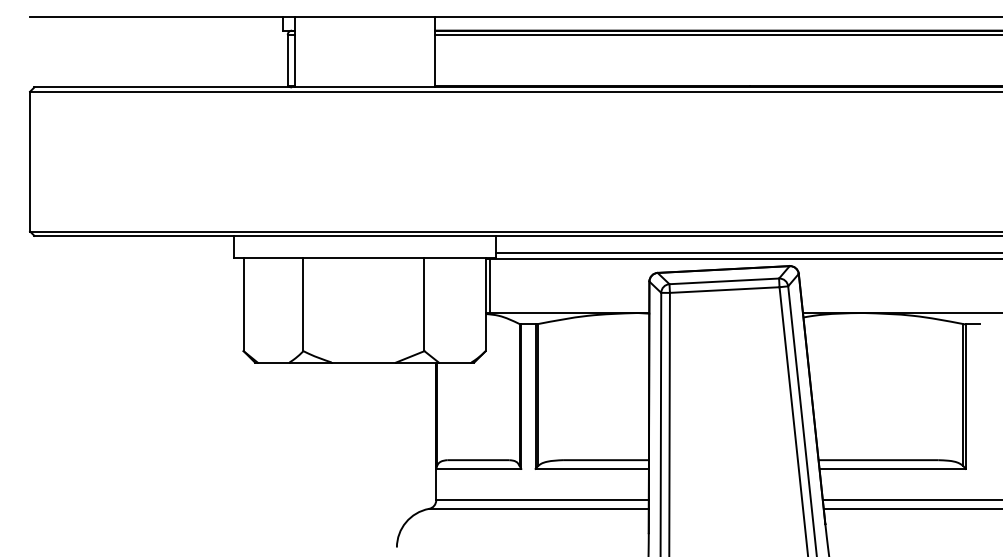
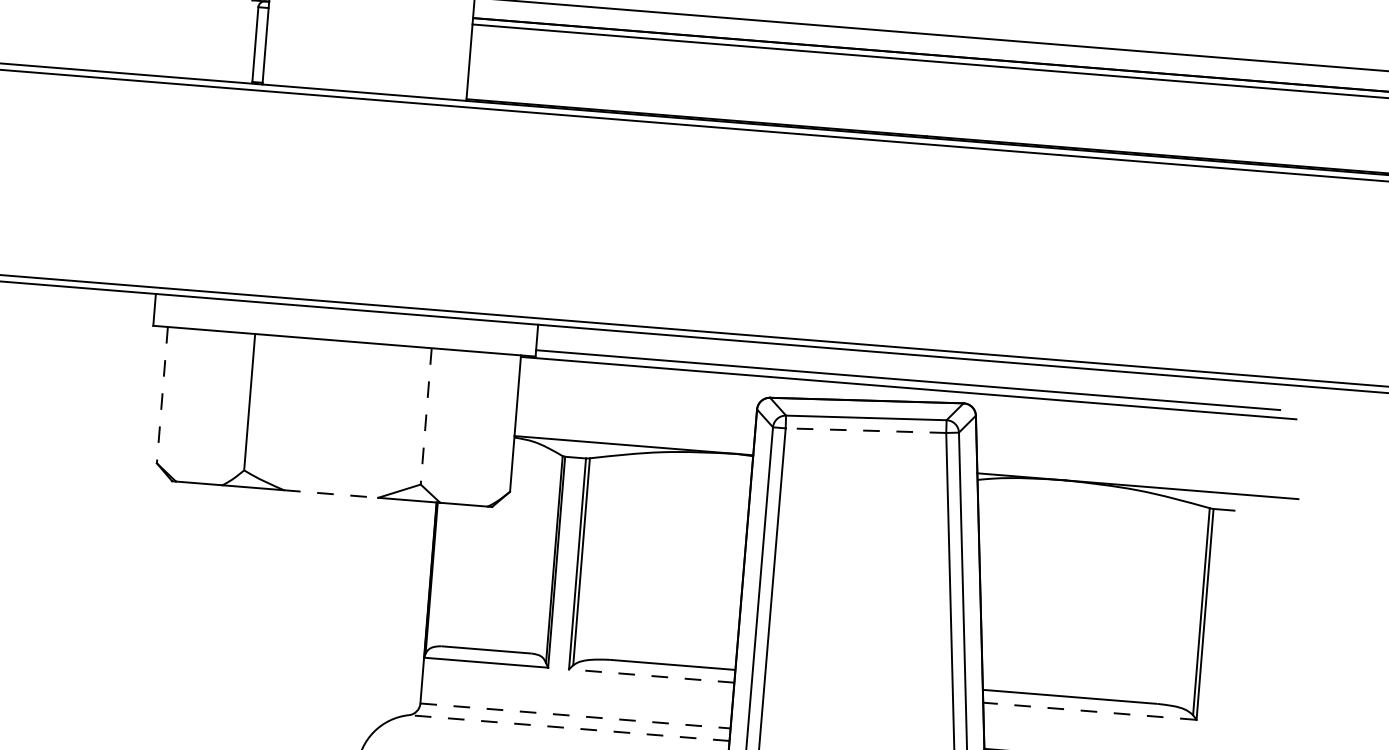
line: (490, 285) -> (524, 396), removed
line: (724, 290) -> (865, 431), solid -> dashed
line: (243, 304) -> (162, 395), solid -> dashed
line: (424, 304) -> (426, 416), solid -> dashed
line: (364, 362) -> (331, 494), solid -> dashed
line: (592, 468) -> (652, 675), solid -> dashed
line: (892, 468) -> (1089, 710), solid -> dashed
line: (543, 500) -> (576, 716), solid -> dashed
line: (538, 508) -> (568, 727), solid -> dashed

